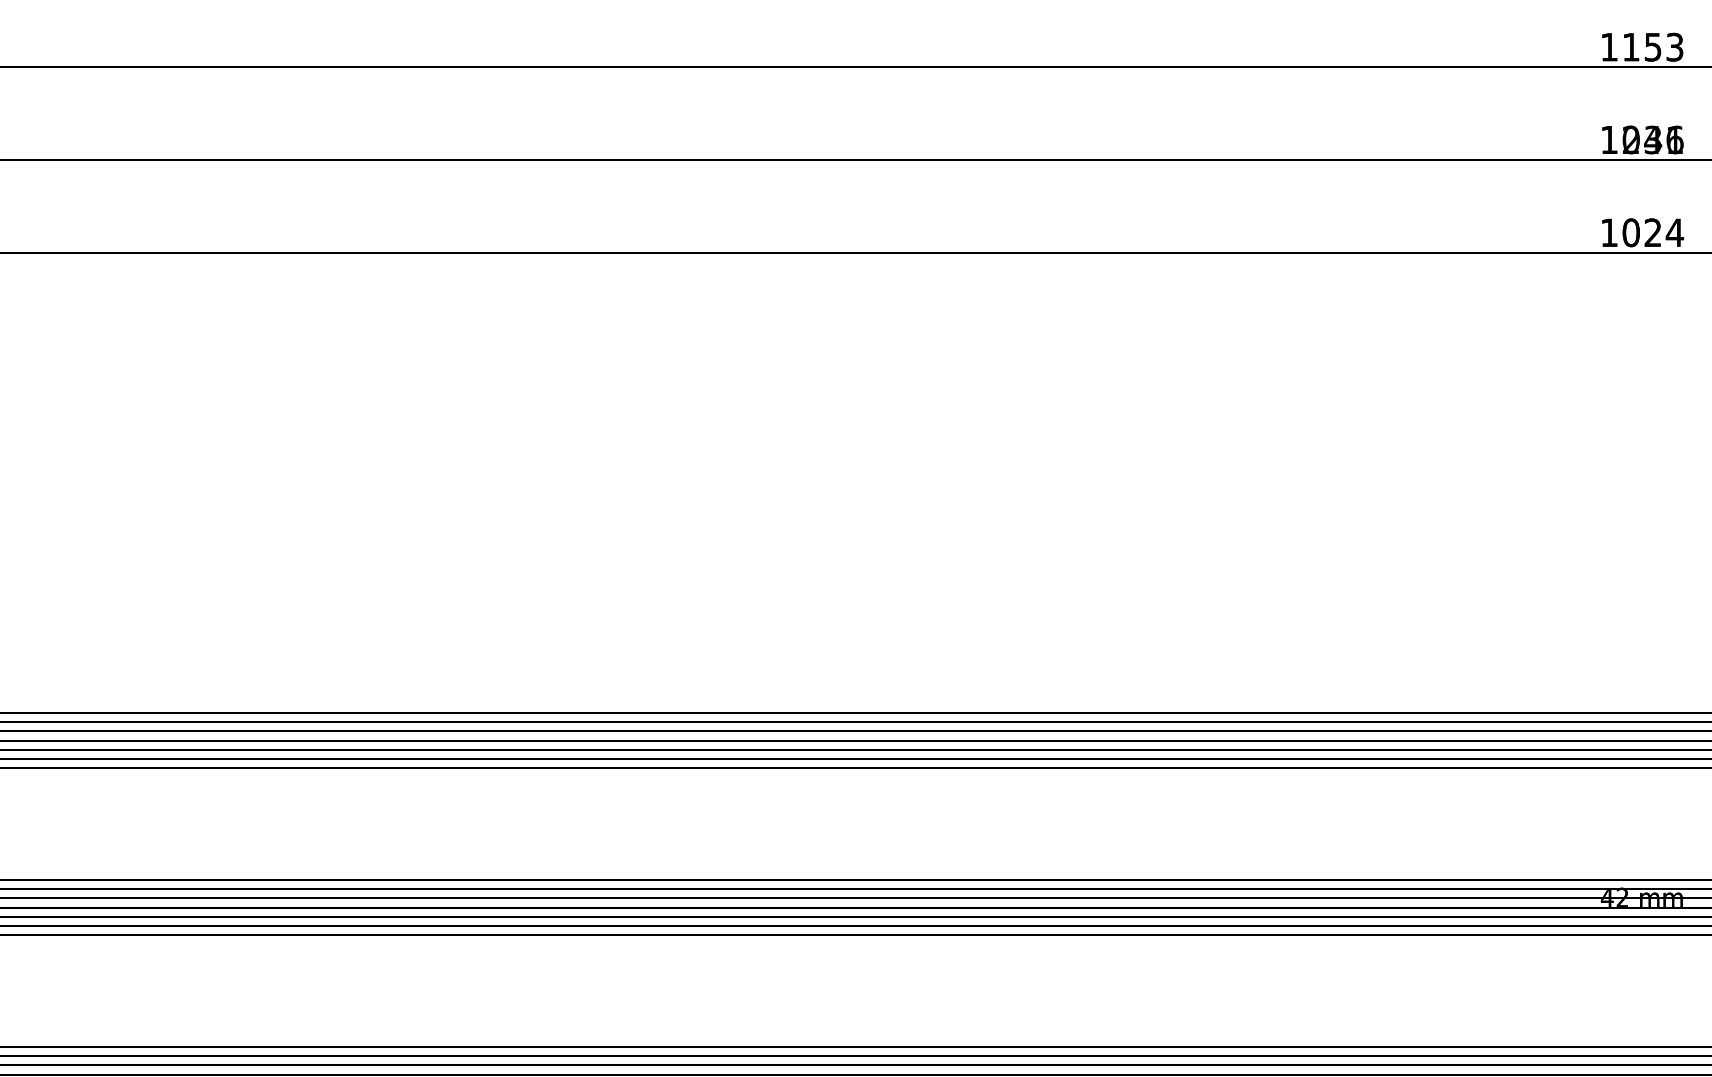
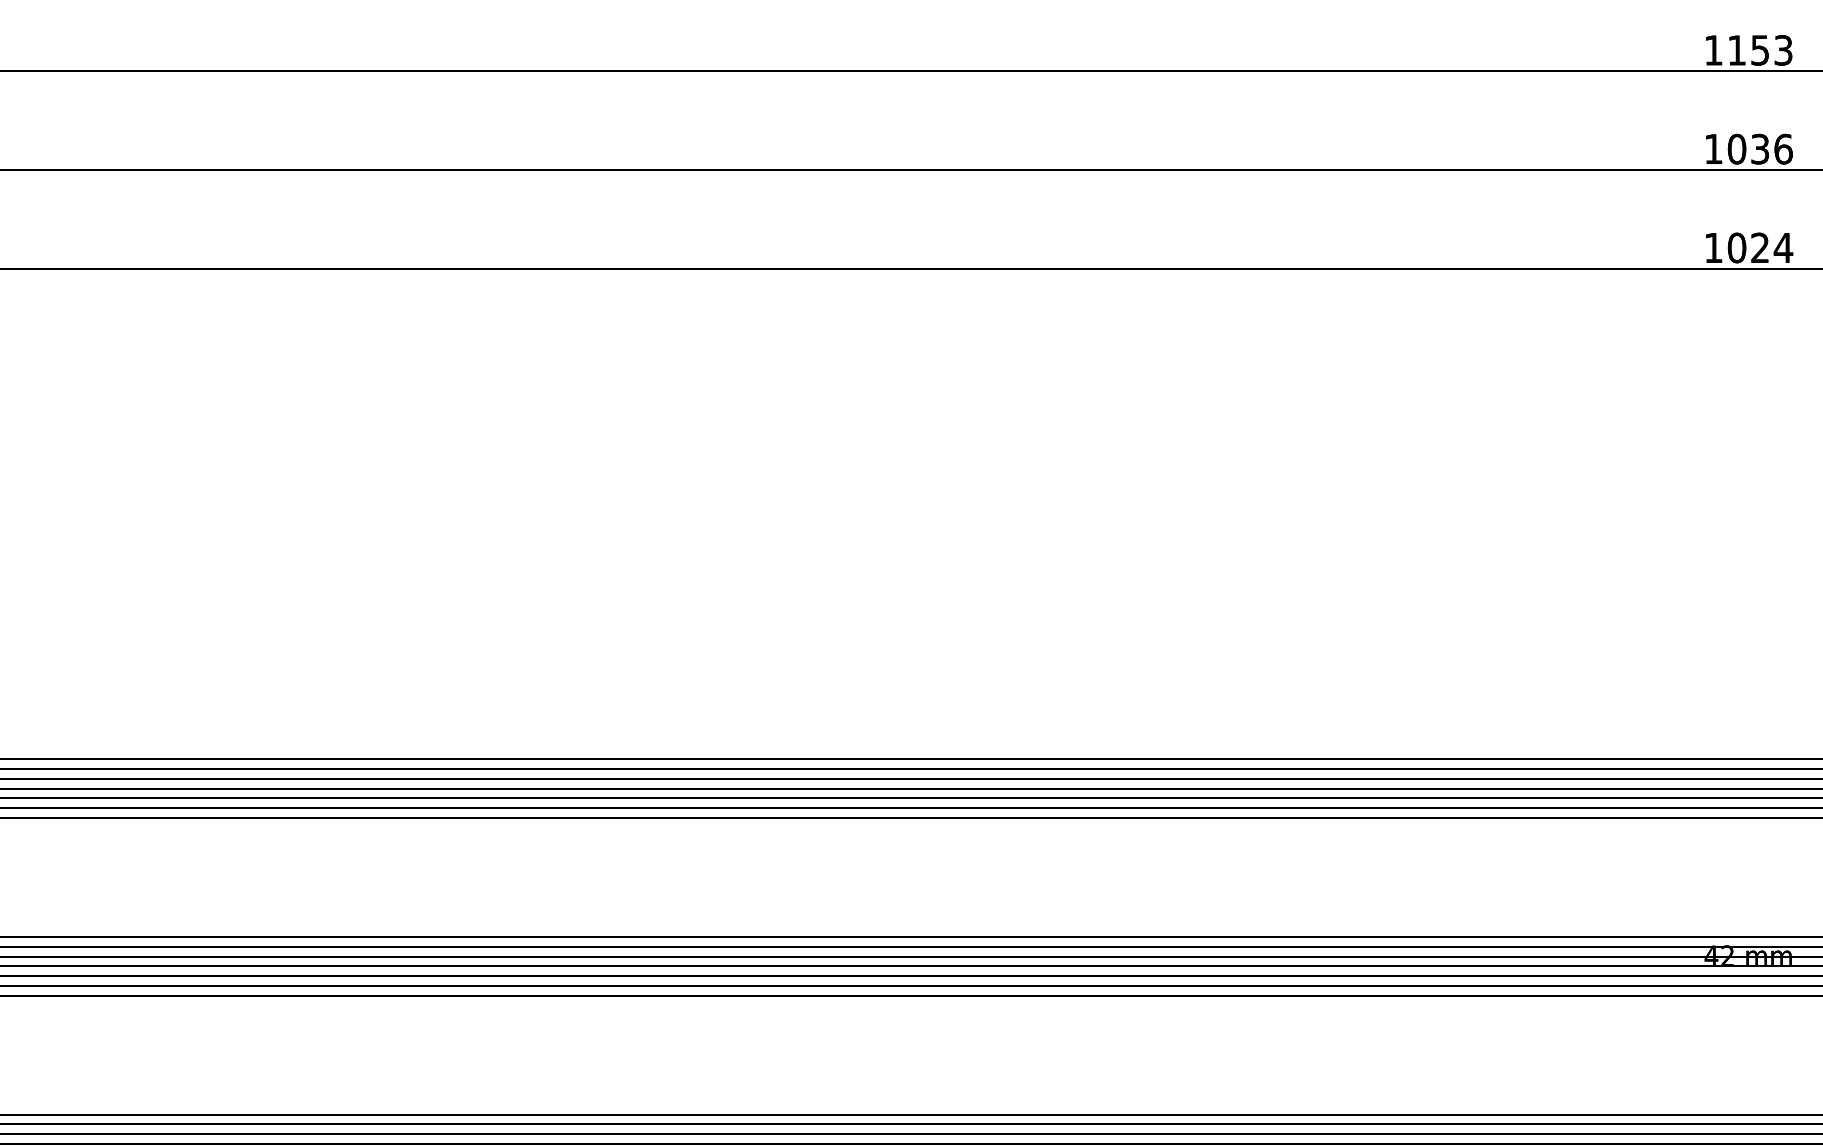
text: (1652, 139) -> (1759, 148), 1241 -> 1036

